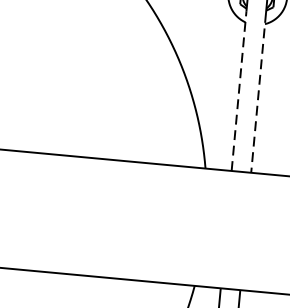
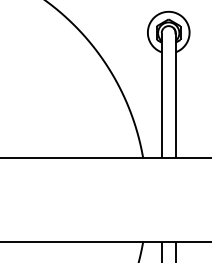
line: (238, 91) -> (161, 101), dashed -> solid
line: (258, 93) -> (175, 101), dashed -> solid

